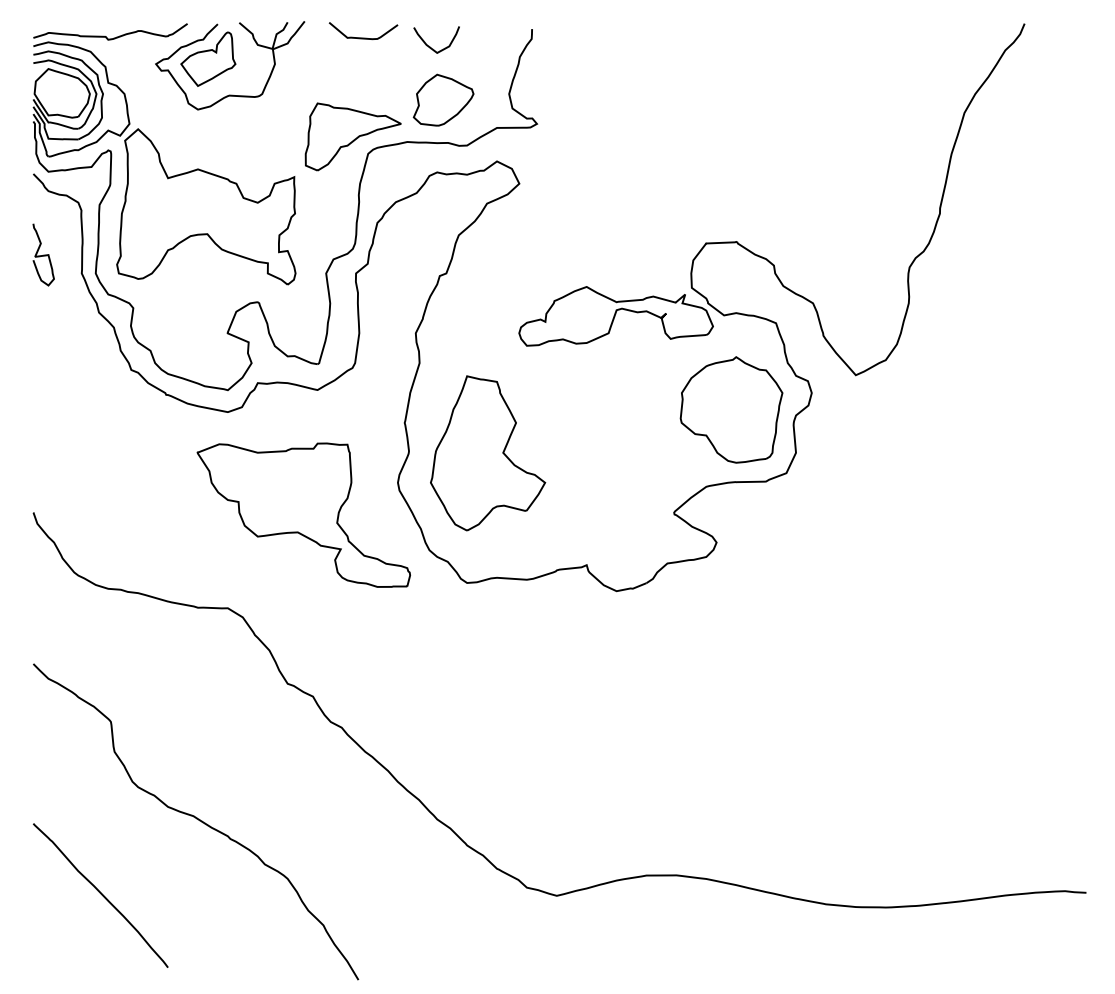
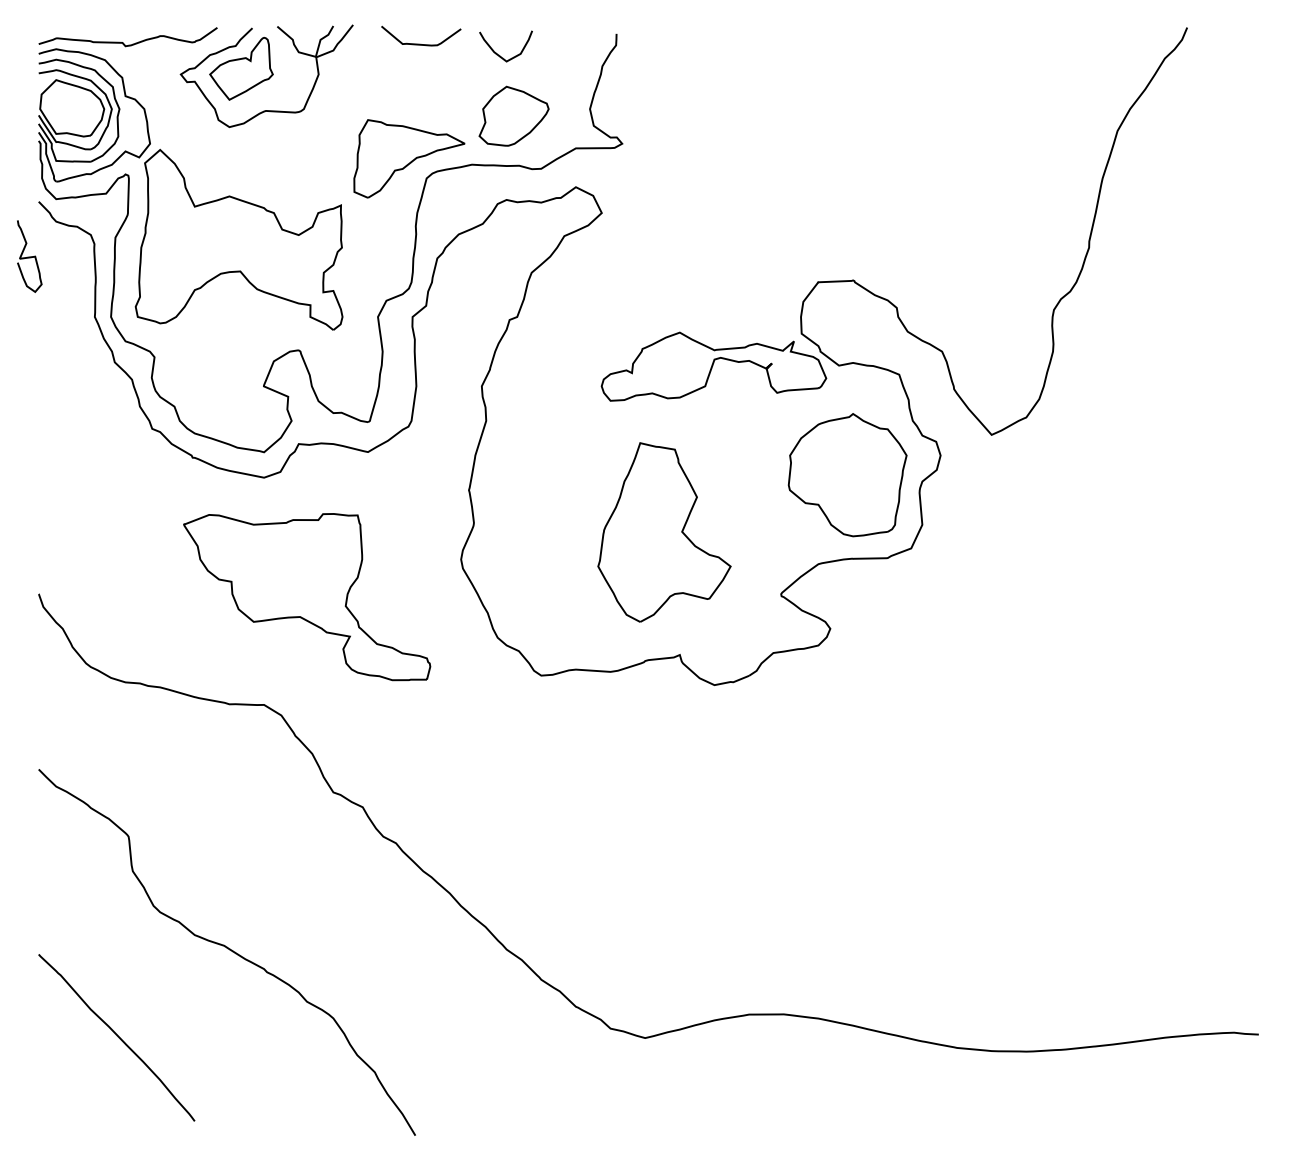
curve: (43, 254) -> (29, 256), moved
part: (488, 453) -> (664, 532), moved
part: (304, 515) -> (307, 597), moved

